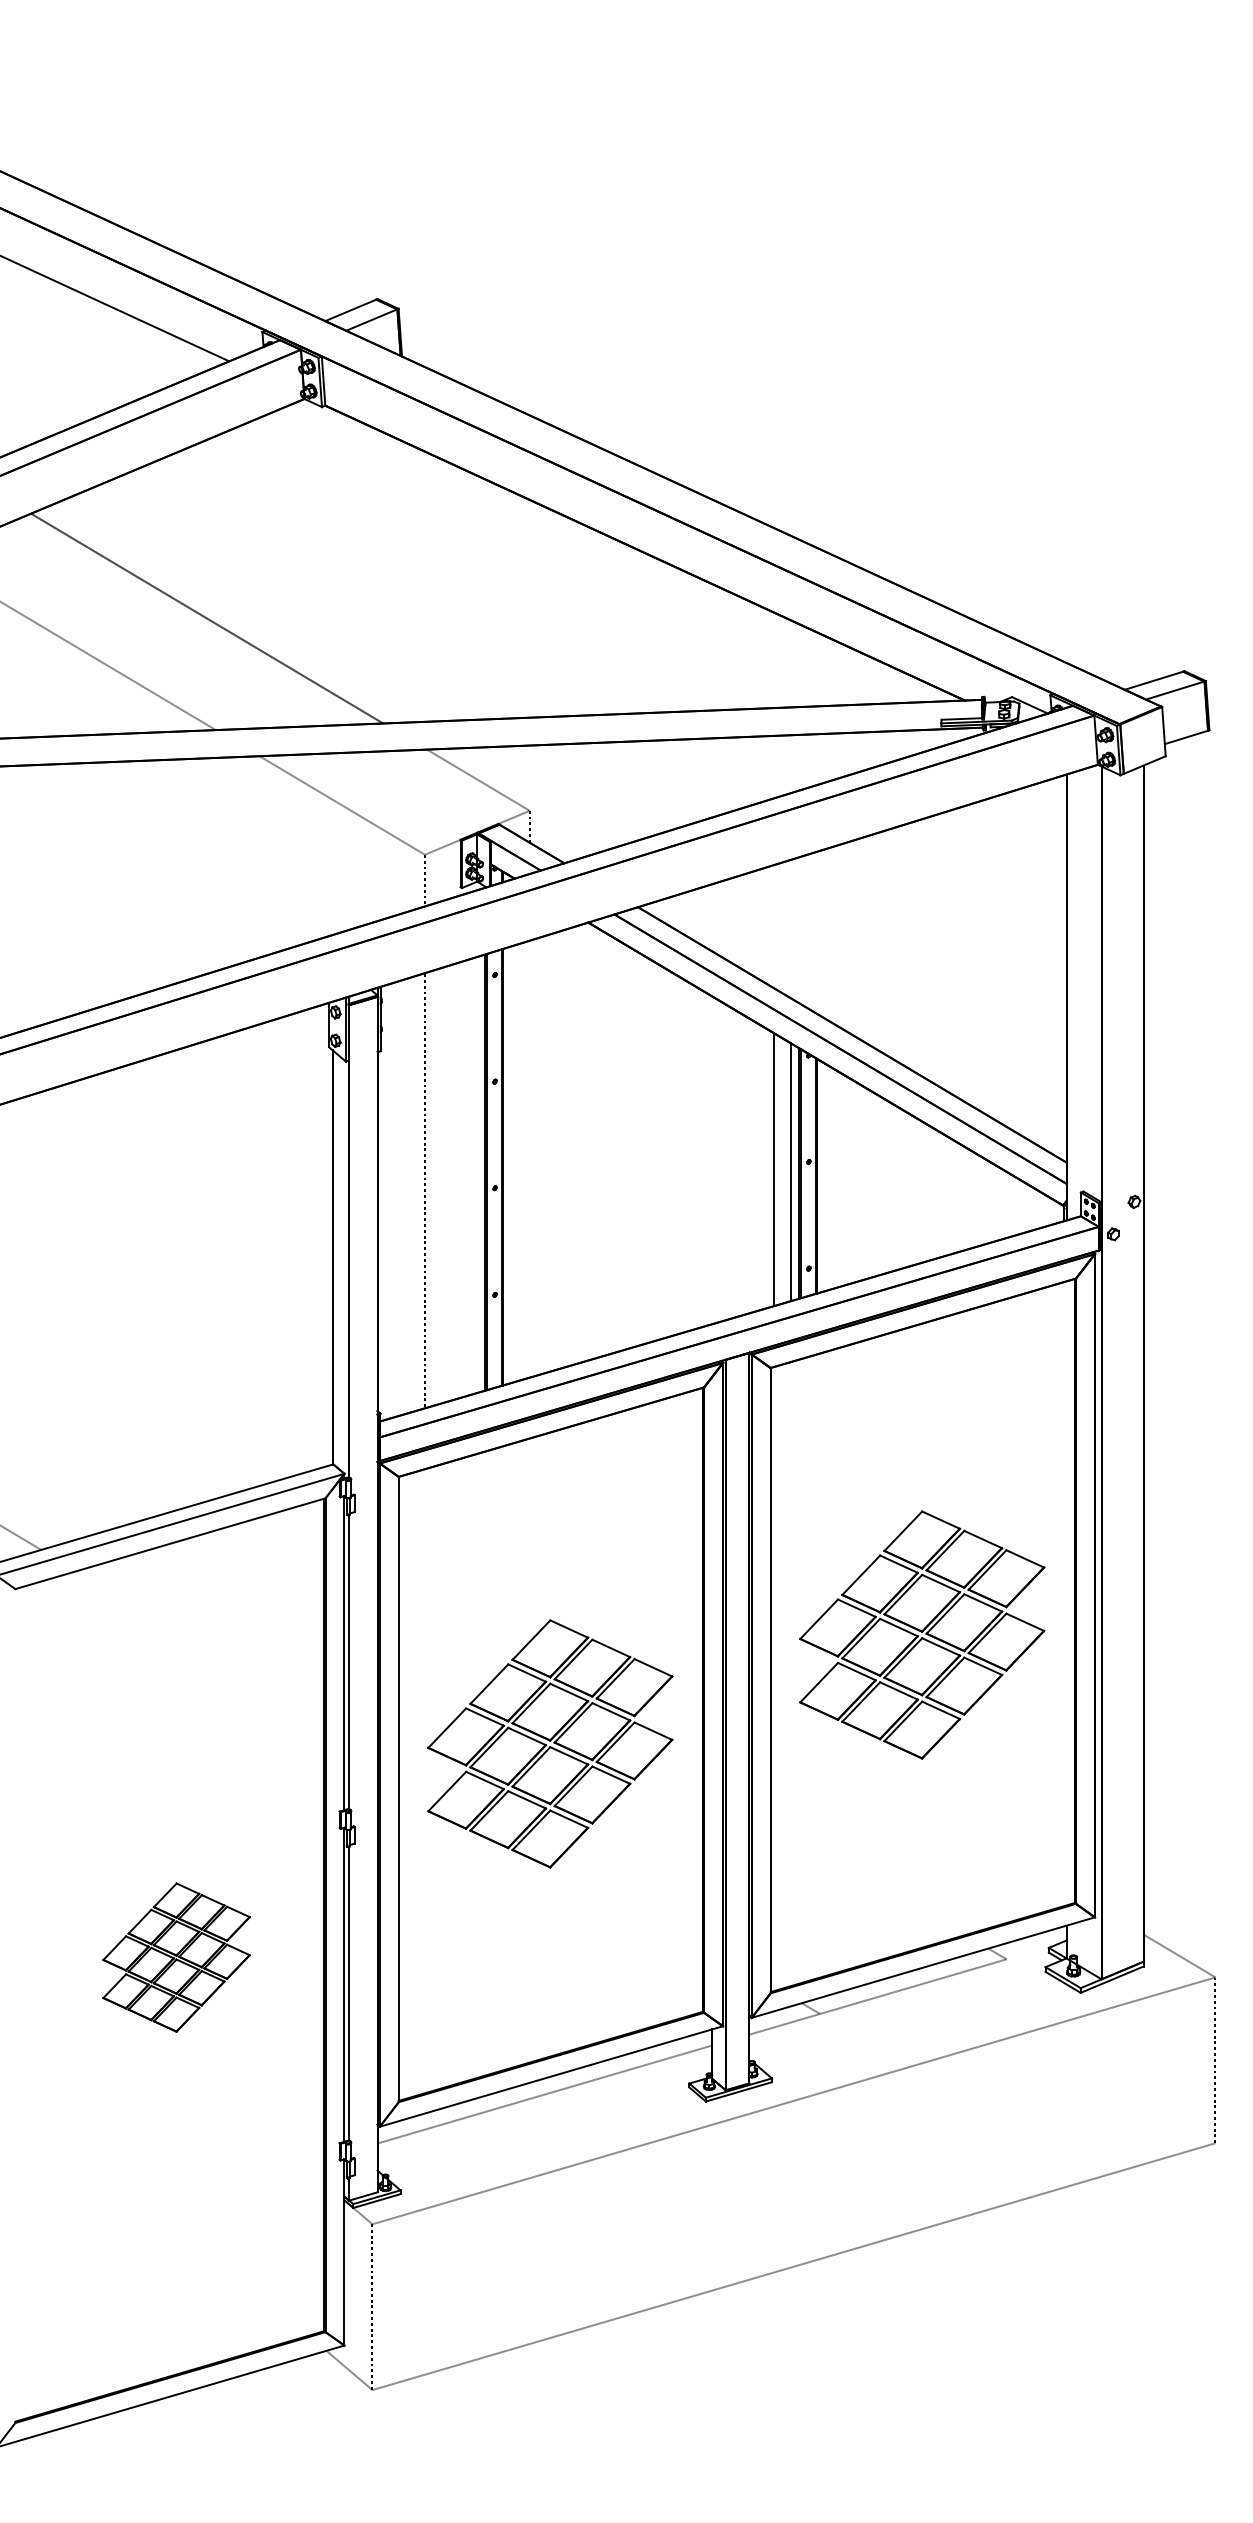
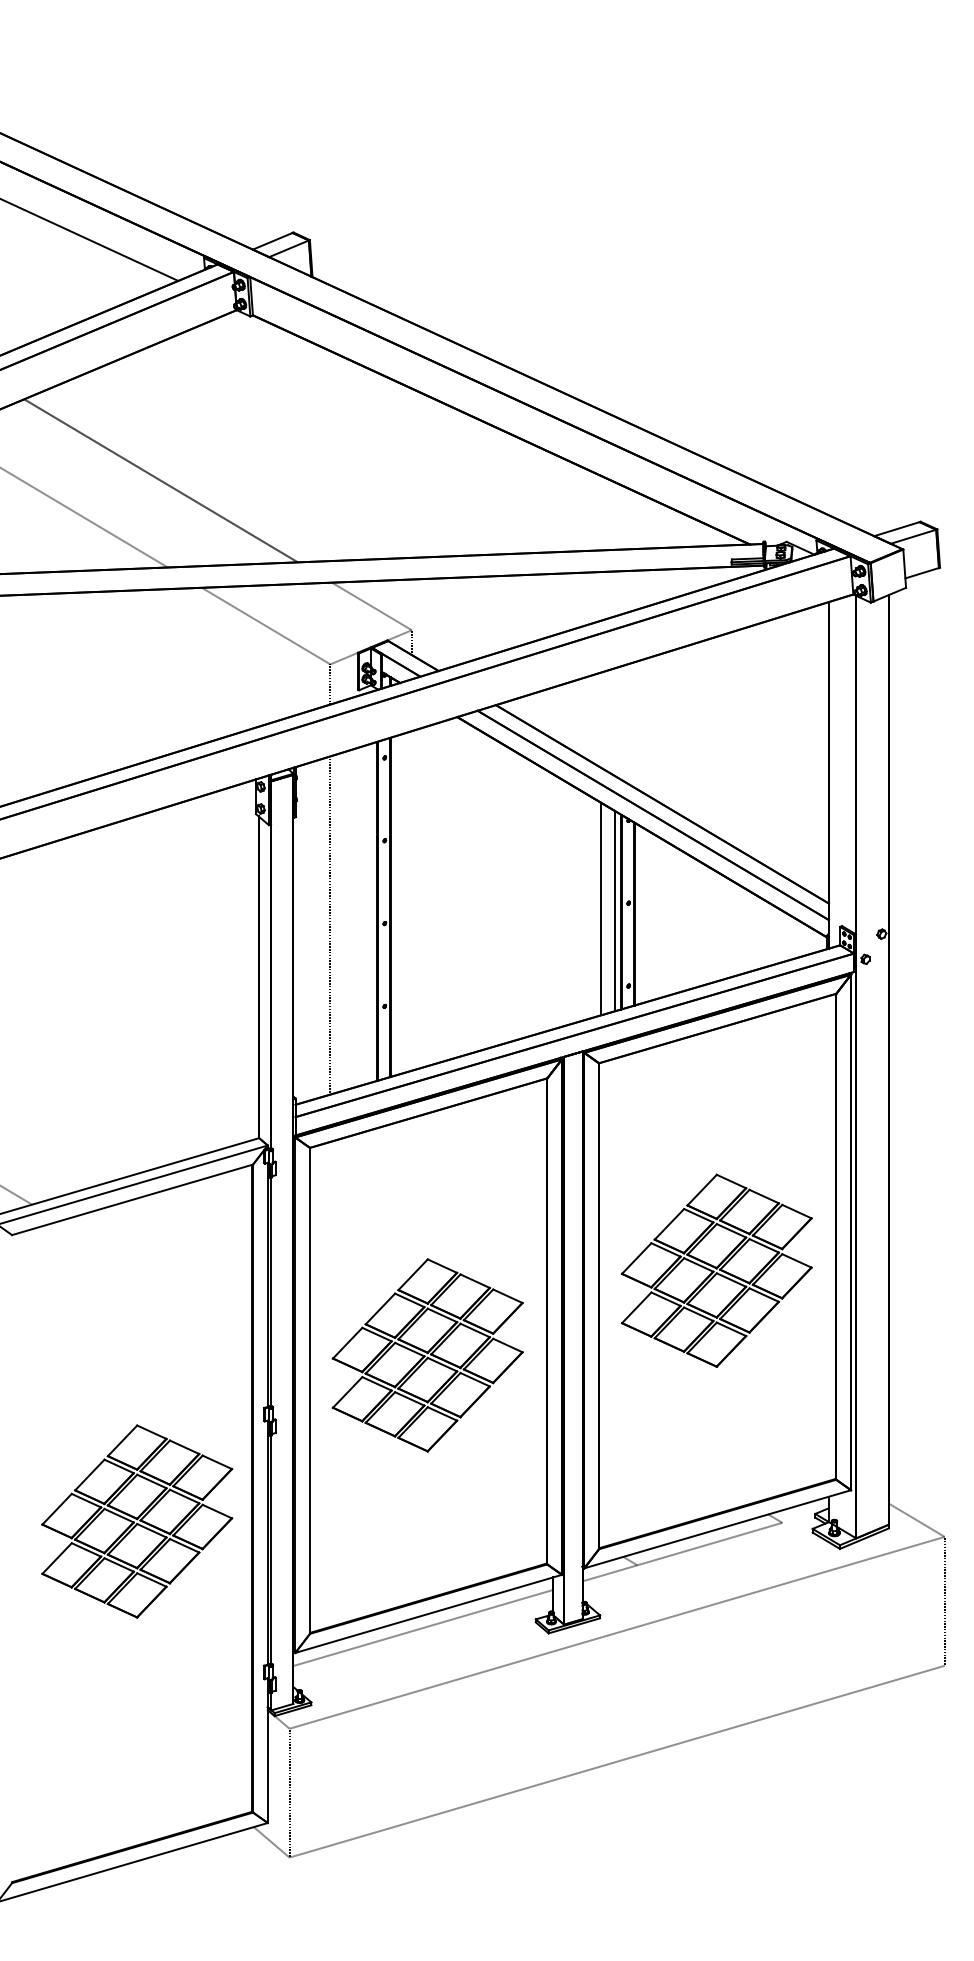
part: (176, 1957) -> (137, 1521), size x1.67

